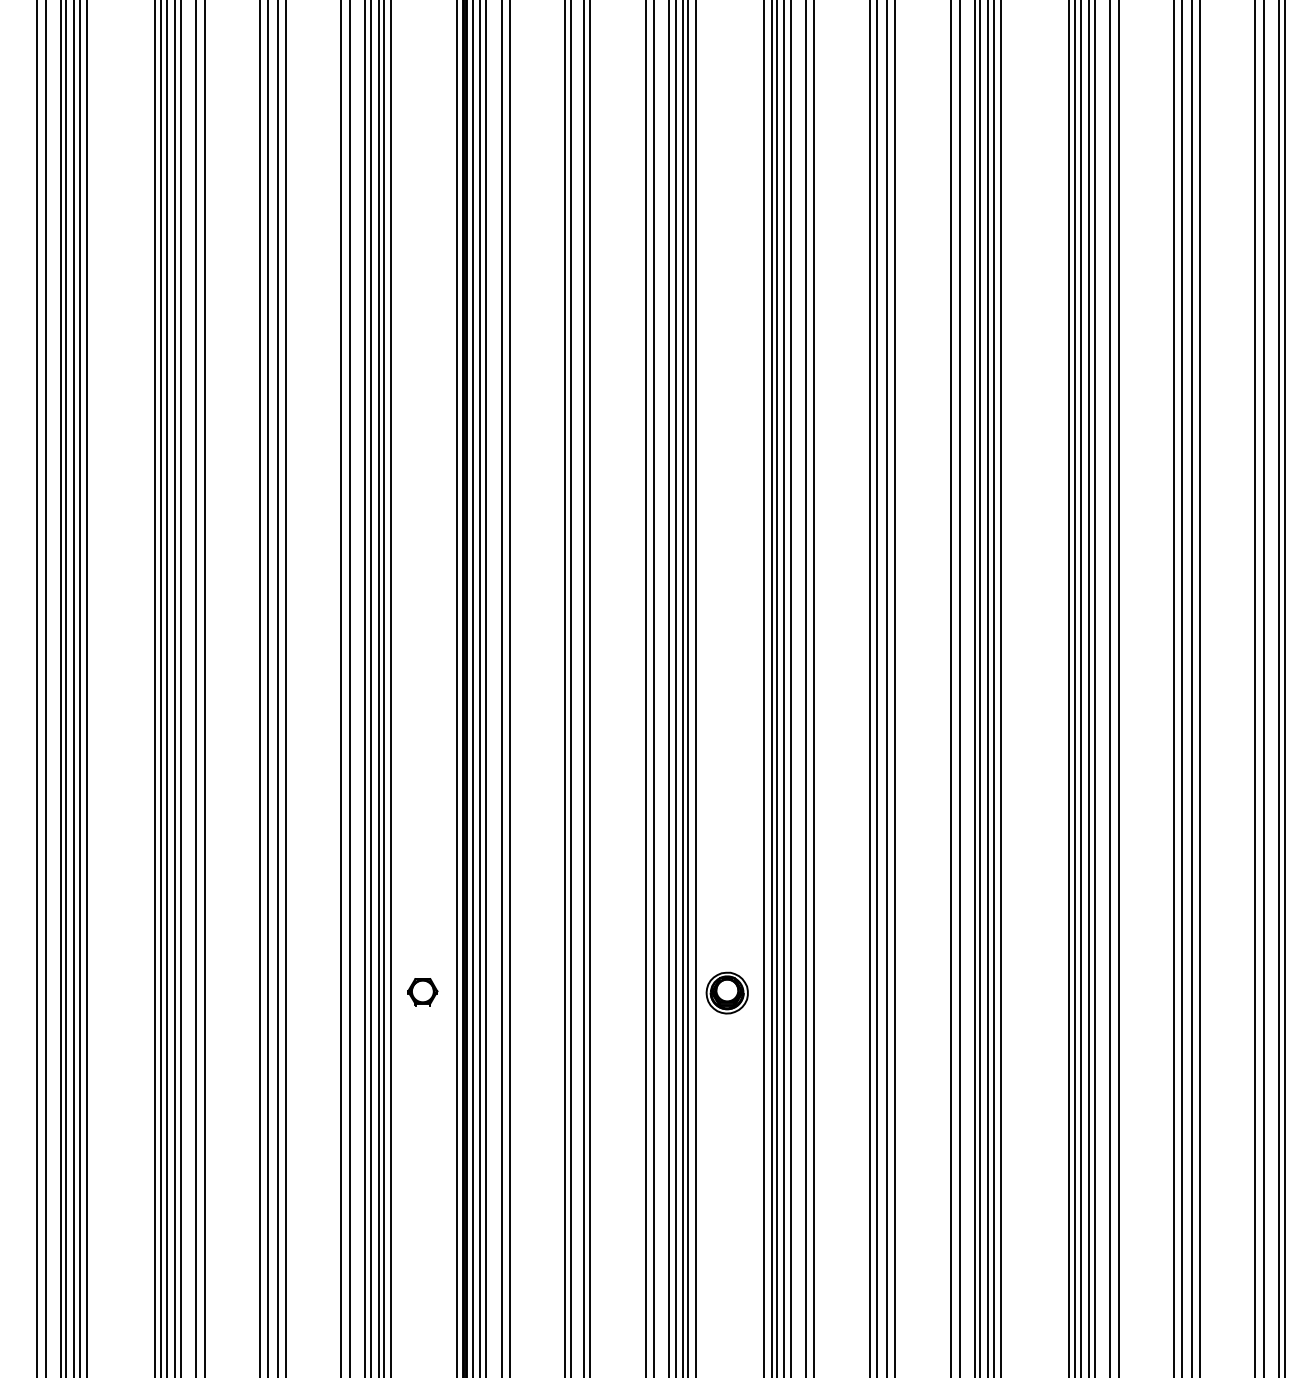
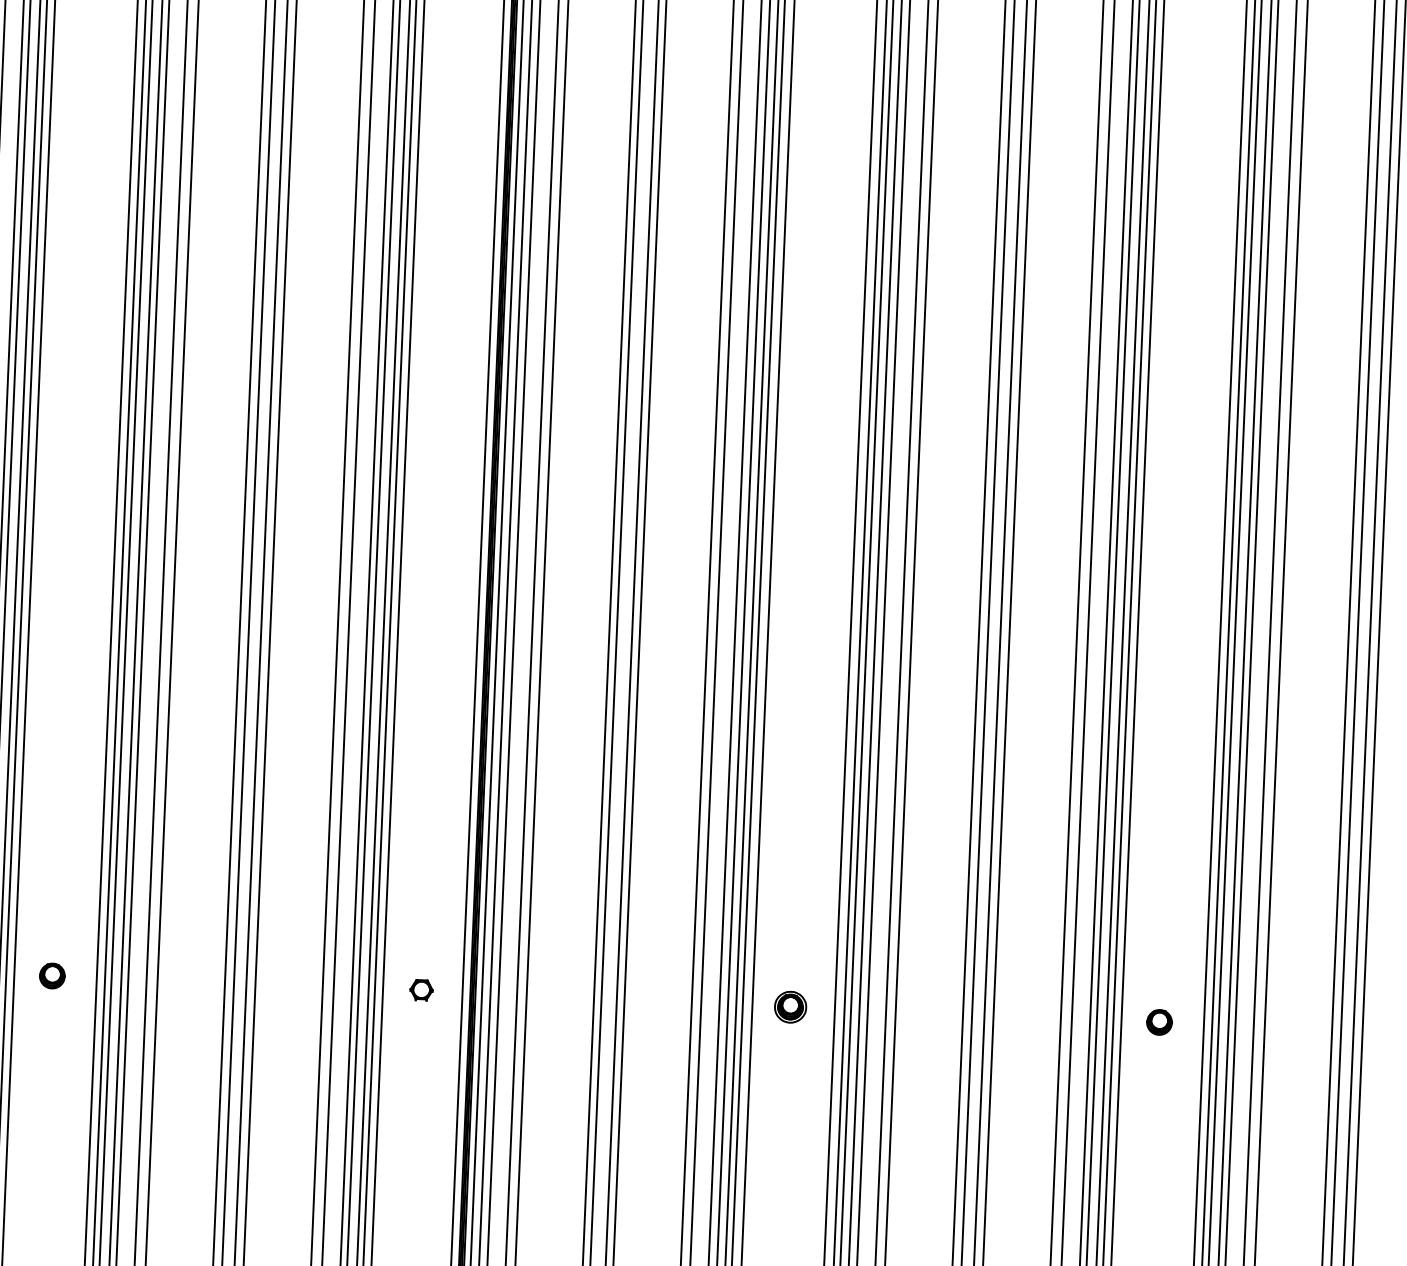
part: (422, 991) -> (421, 989), size x0.62
part: (117, 992) -> (51, 975), added
part: (727, 992) -> (790, 1006), size x0.62
part: (1031, 992) -> (1159, 1022), added

